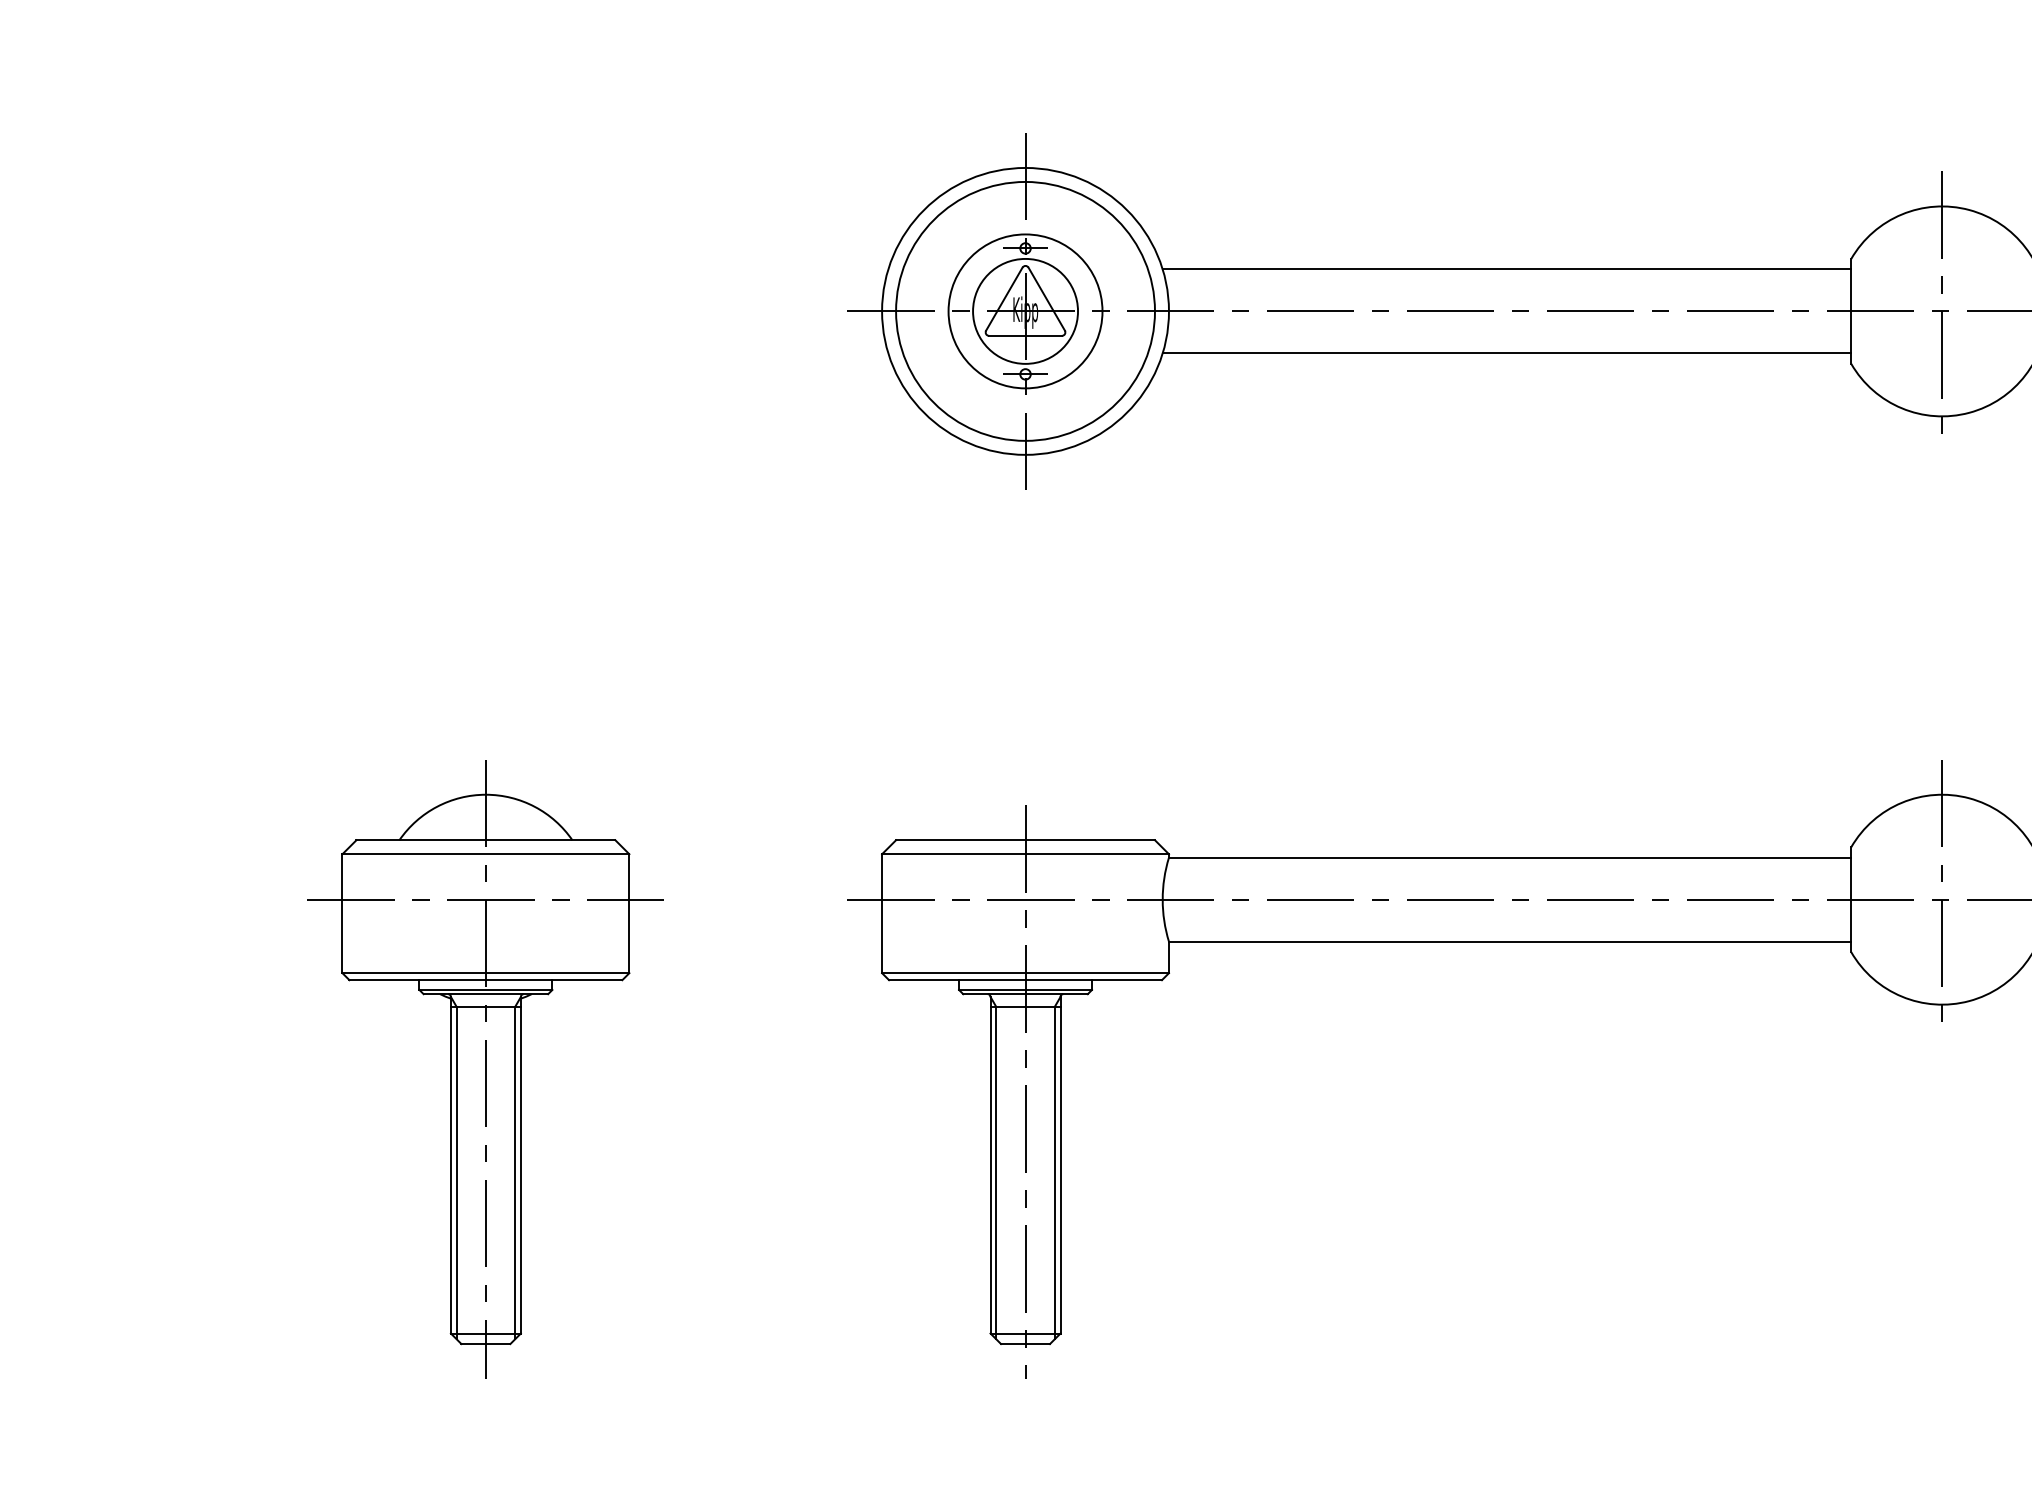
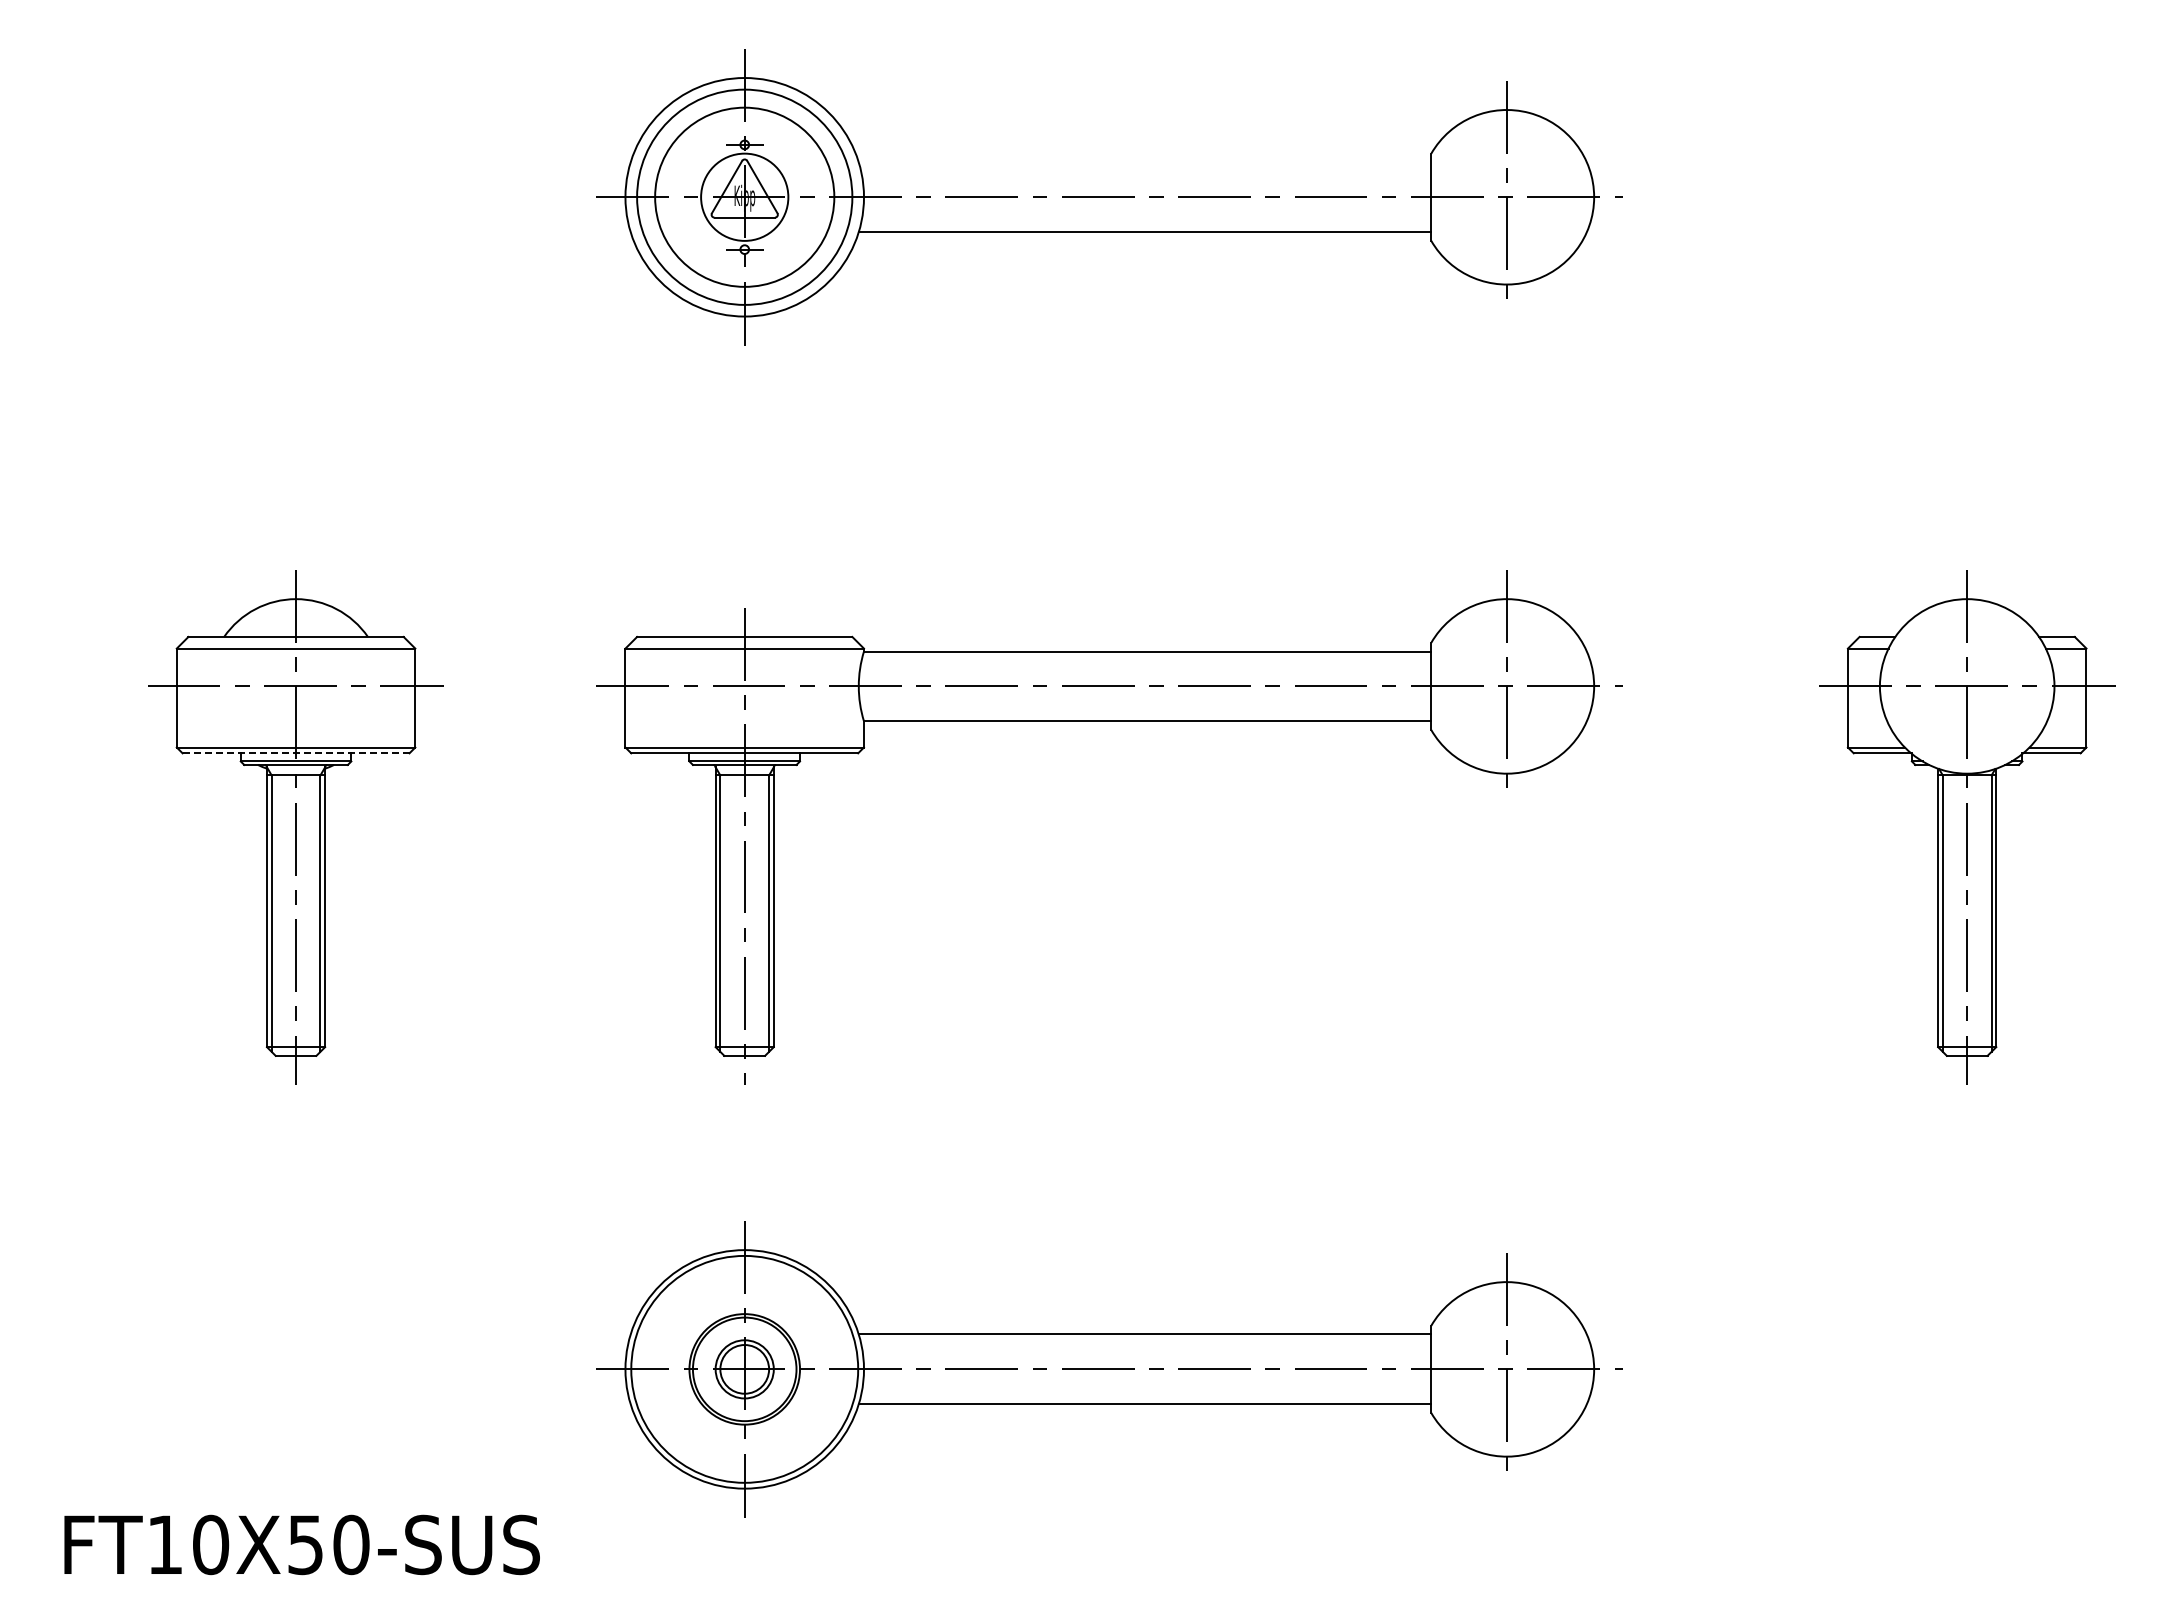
line: (1506, 269) -> (1144, 162), removed
circle: (1025, 311) -> (744, 197), size x1.4
line: (486, 980) -> (296, 753), solid -> dashed

